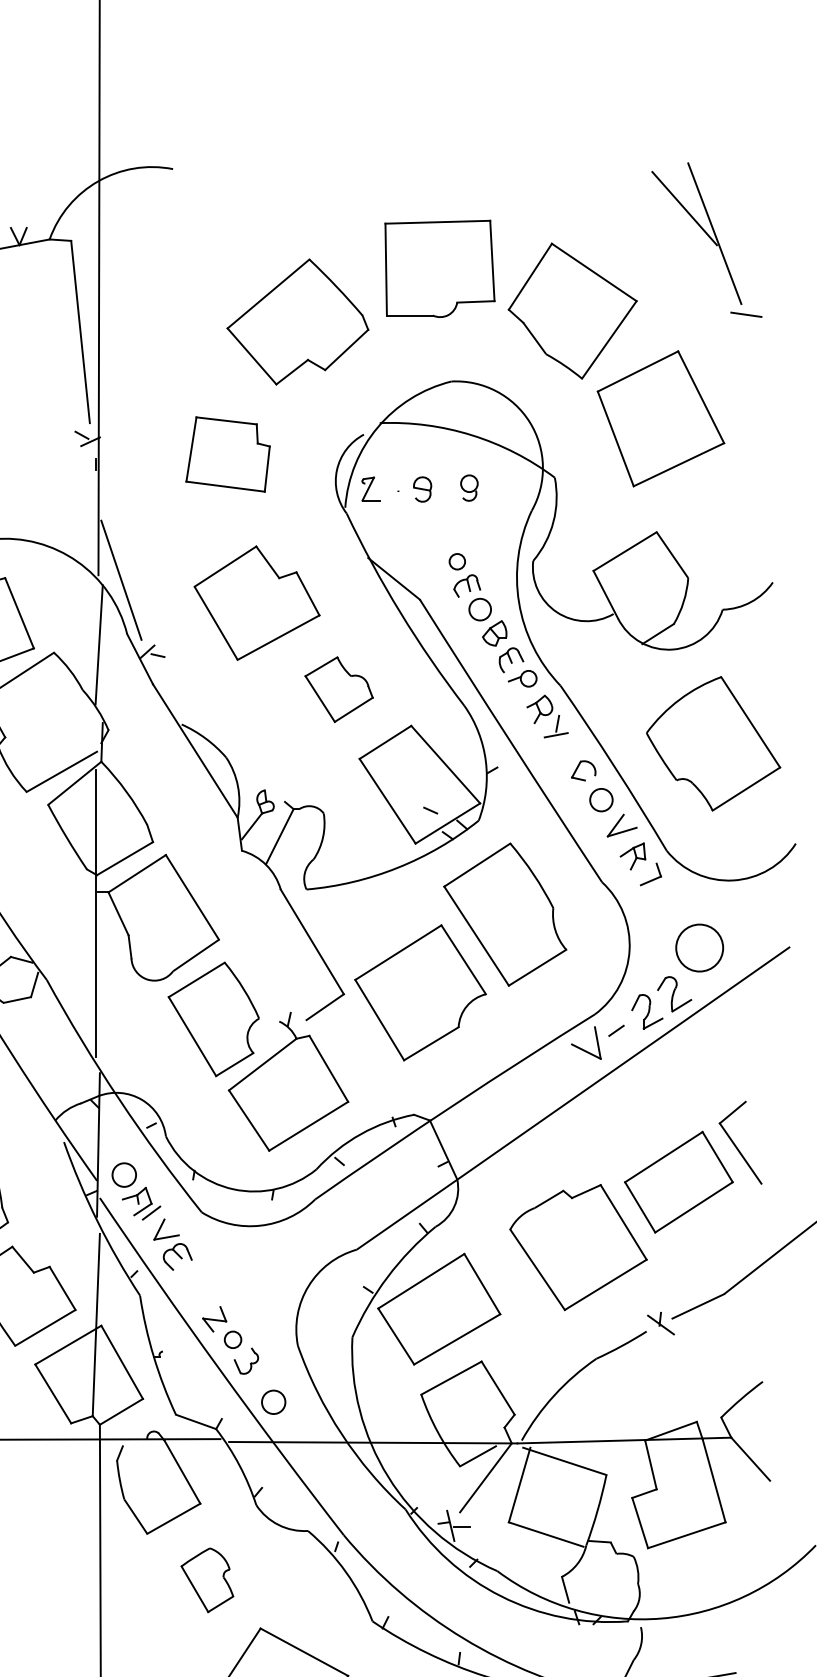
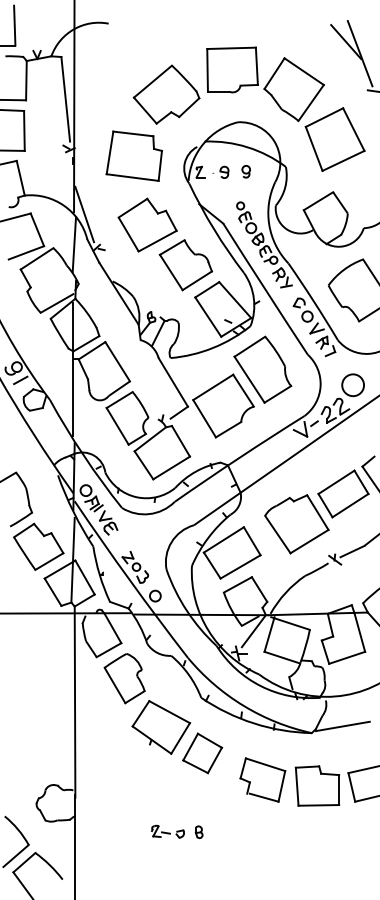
part: (226, 453) -> (133, 155), size x1.43
part: (338, 690) -> (185, 265), size x1.67
part: (207, 1579) -> (124, 678), size x1.67

